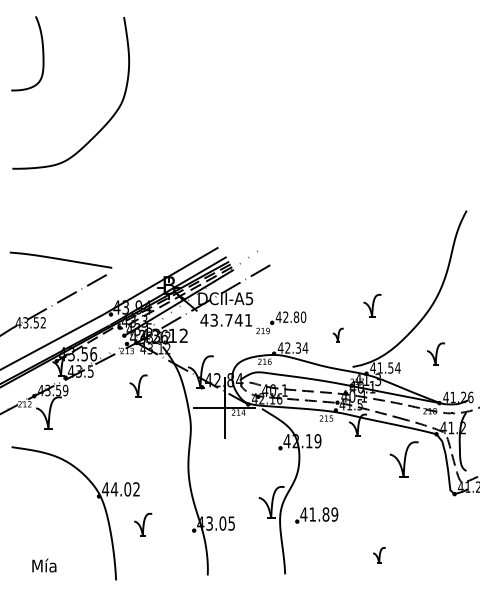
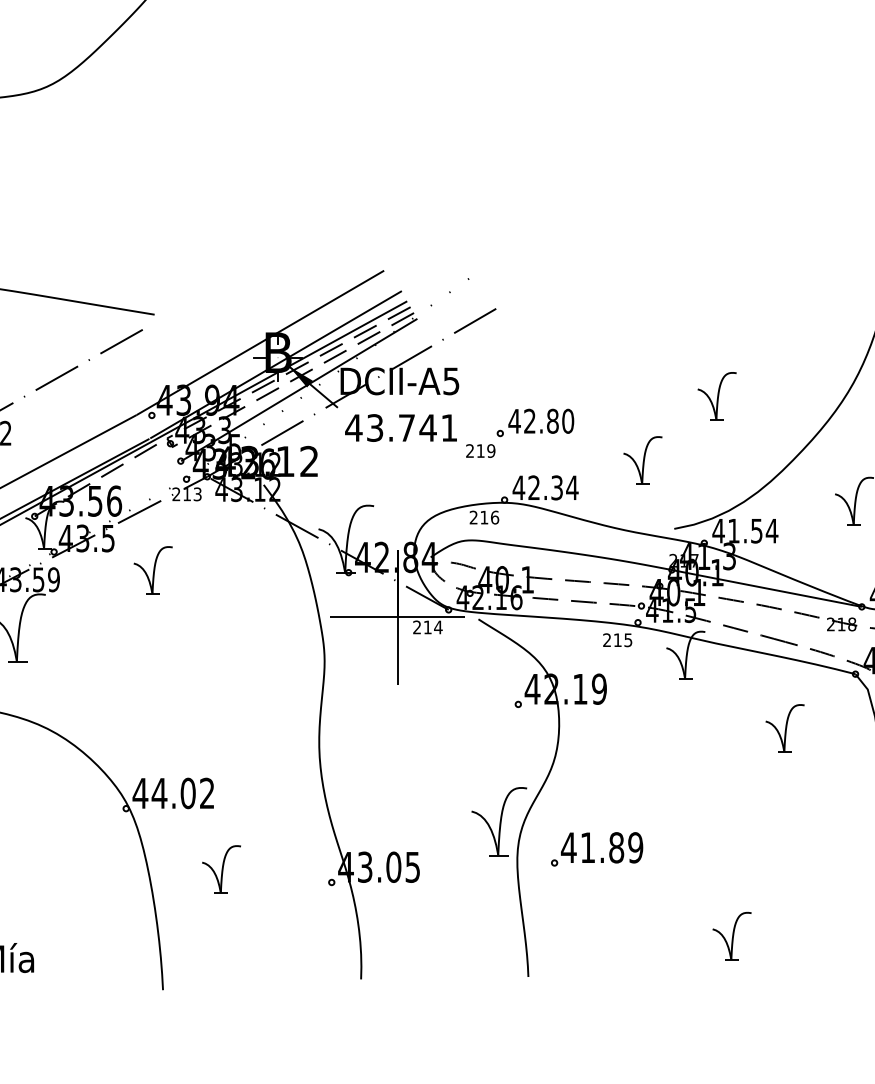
part: (338, 334) -> (643, 458), size x1.67
part: (138, 385) -> (153, 568), moved
part: (403, 458) -> (784, 726), size x0.62
part: (379, 555) -> (732, 936), size x1.43

